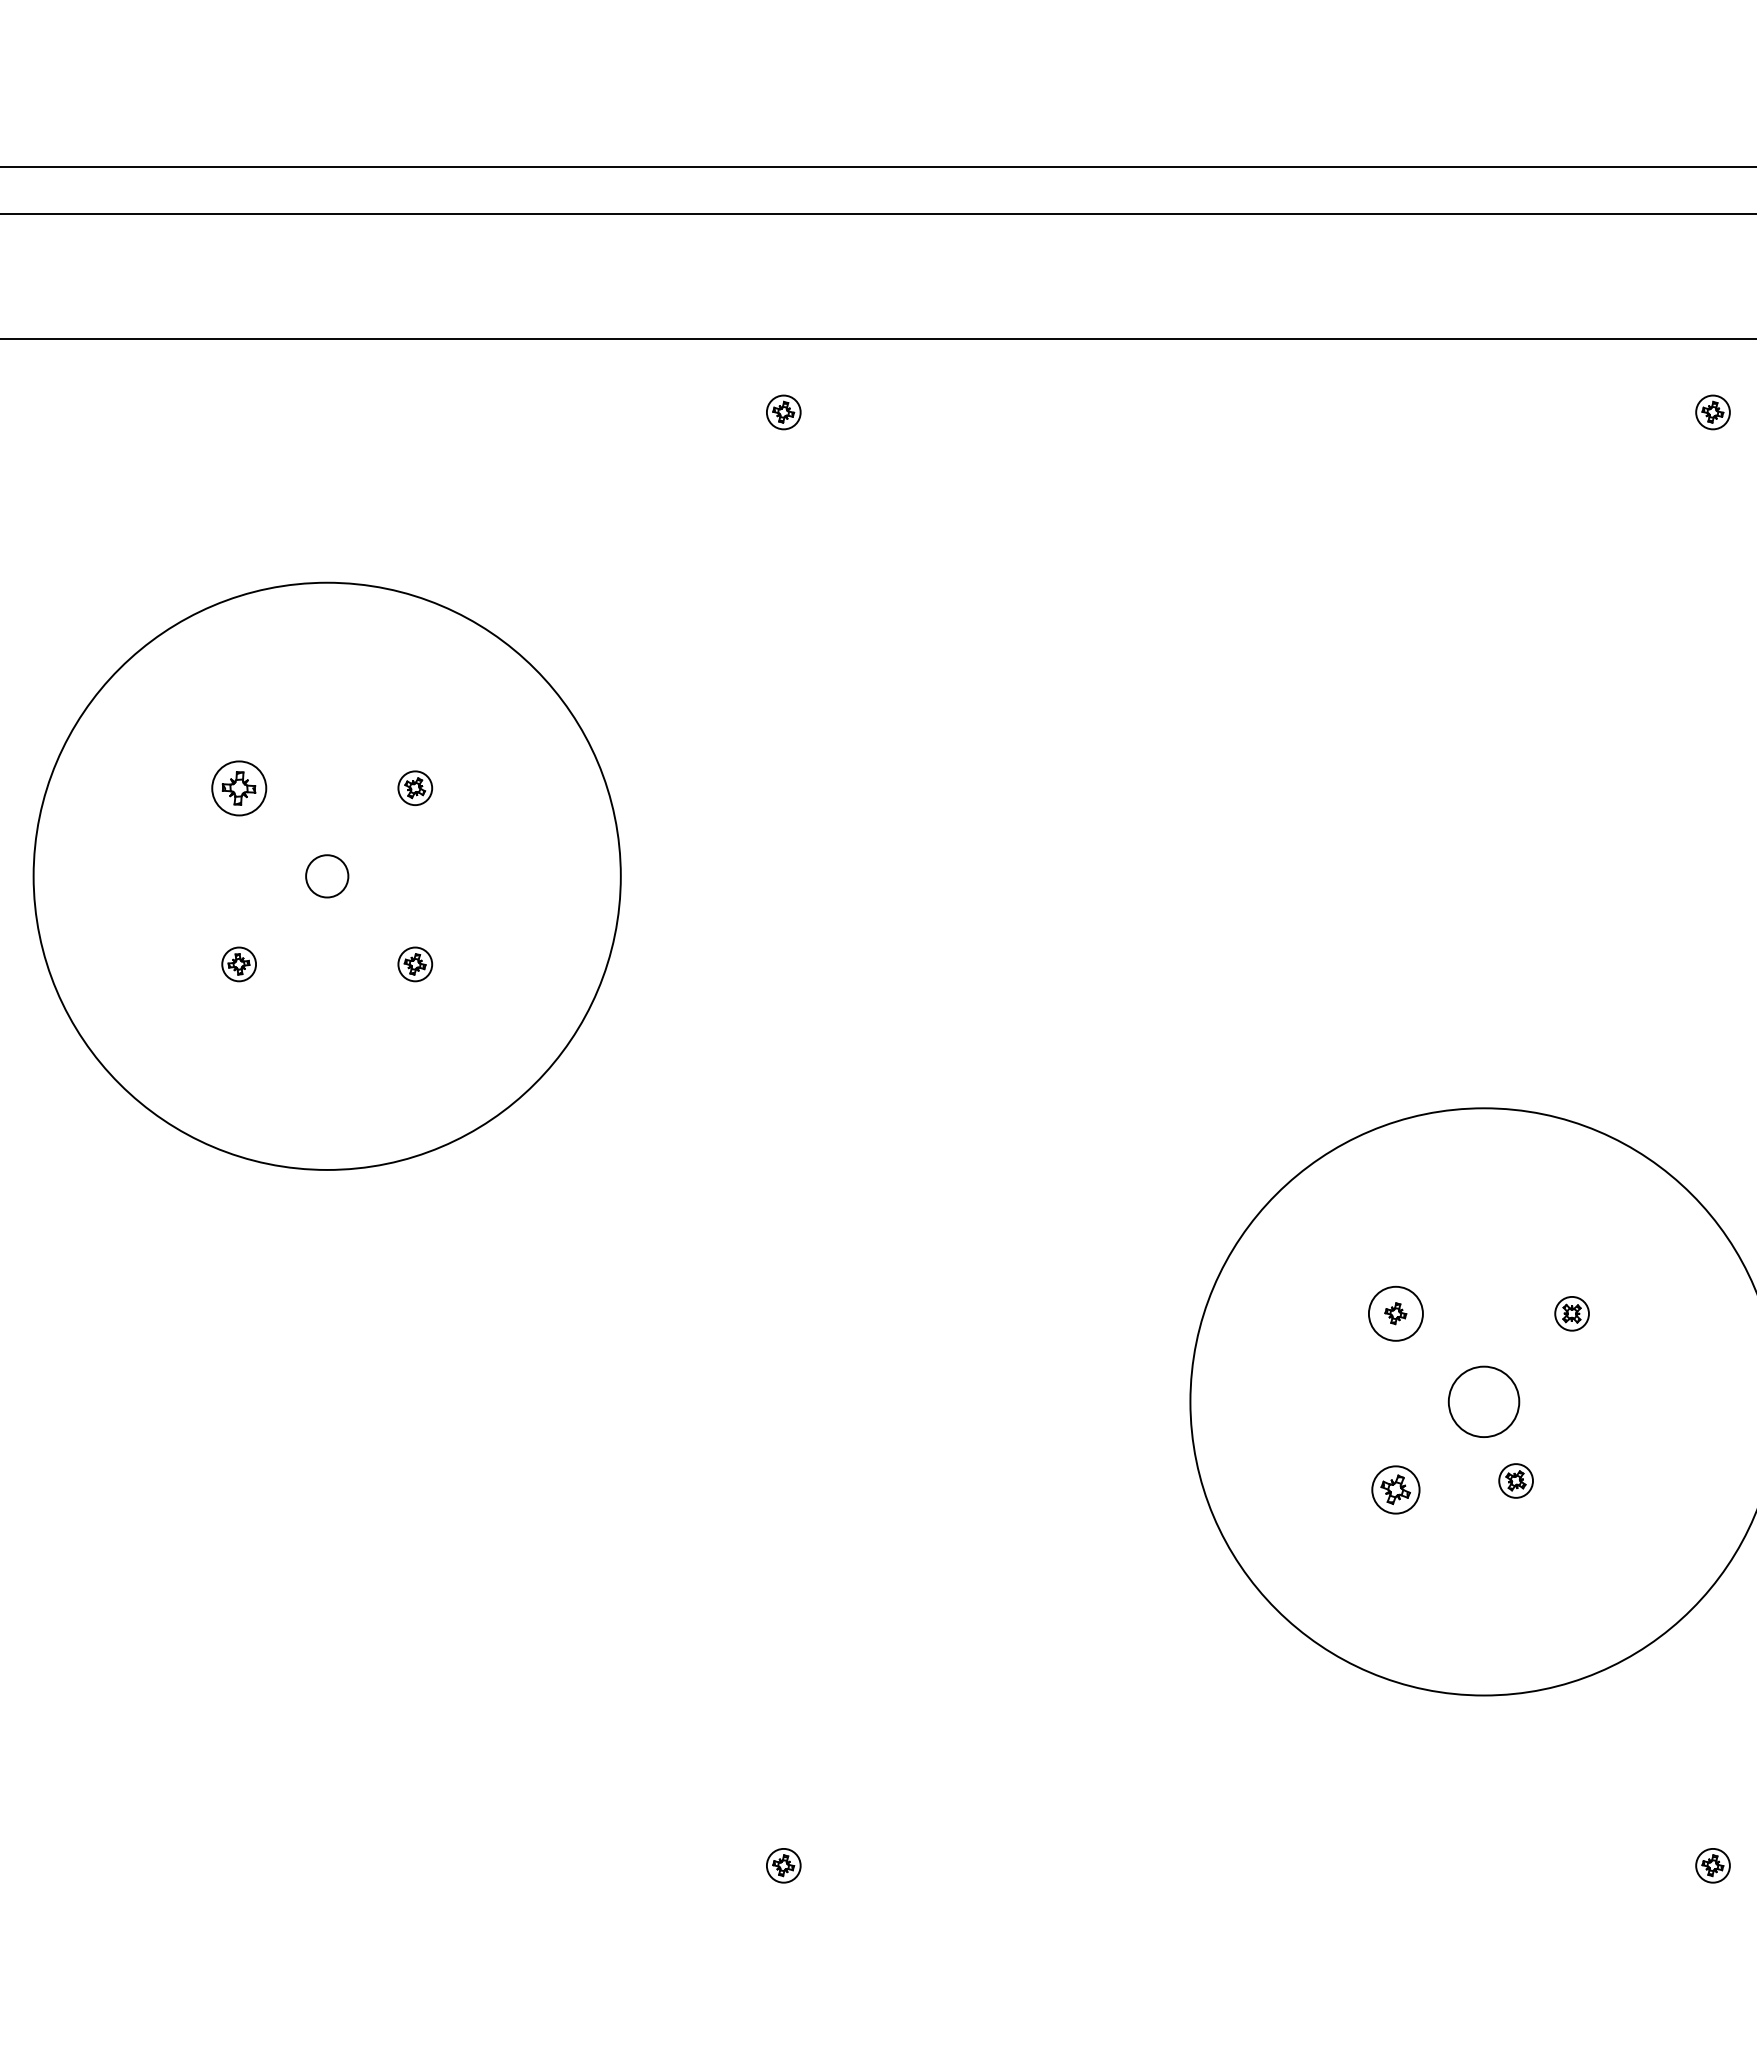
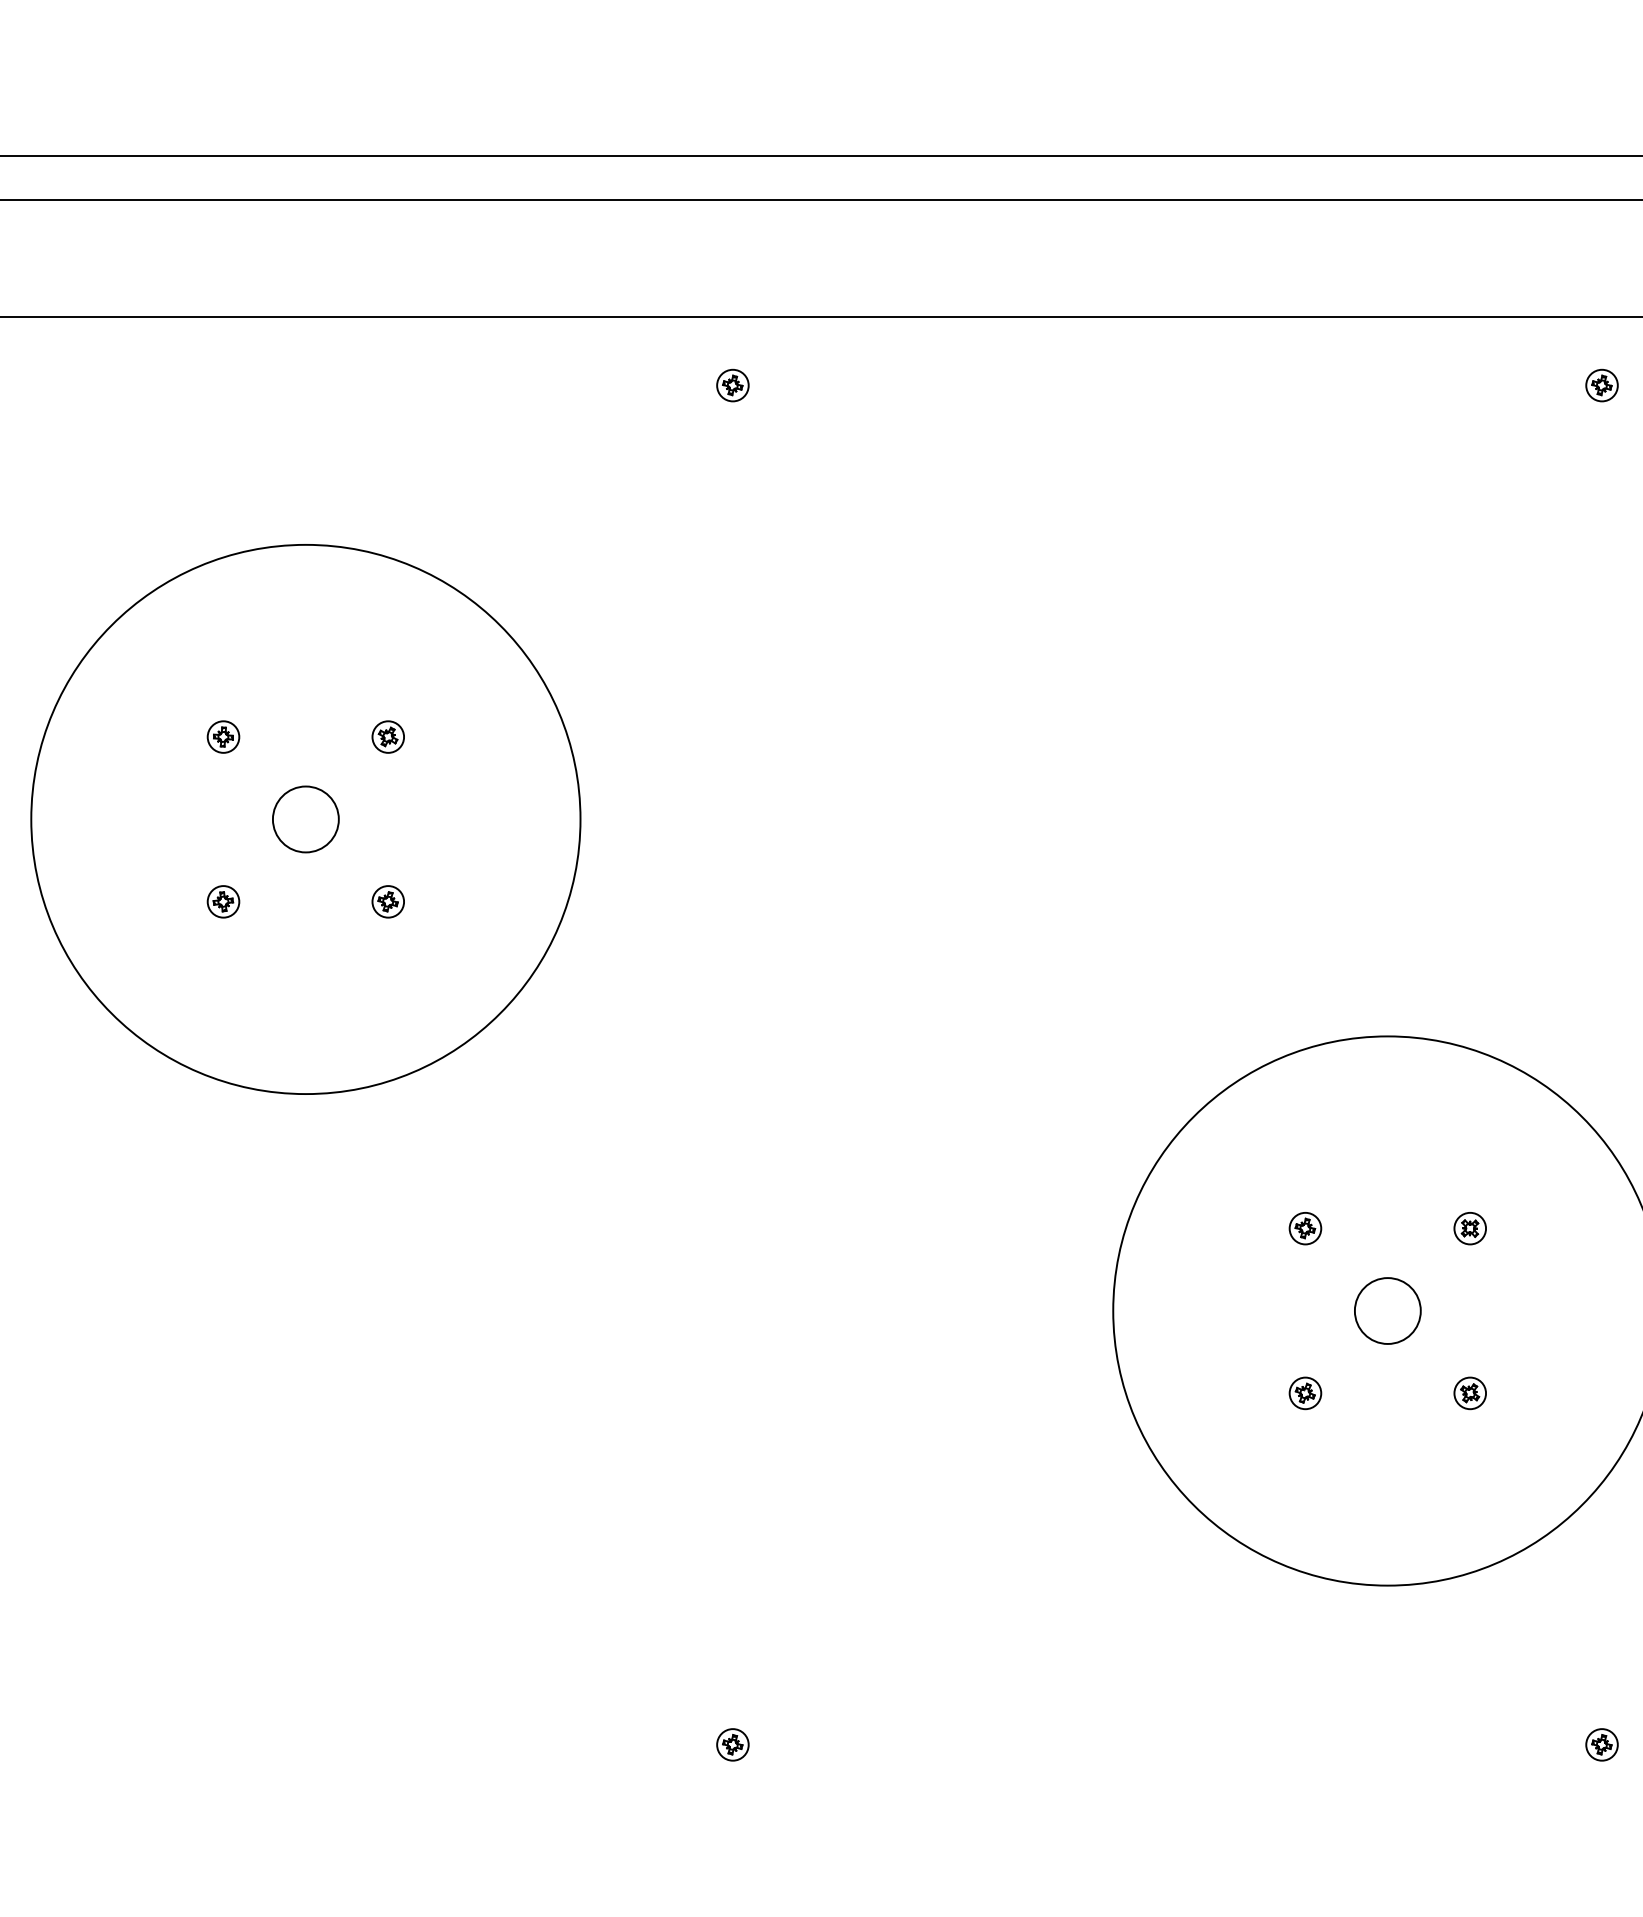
part: (238, 787) -> (222, 736), size x0.62
circle: (327, 876) -> (306, 819), size x1.67
circle: (1395, 1313) -> (1305, 1228), size x0.62
part: (1515, 1480) -> (1469, 1392), moved
part: (1395, 1489) -> (1305, 1392), size x0.71

